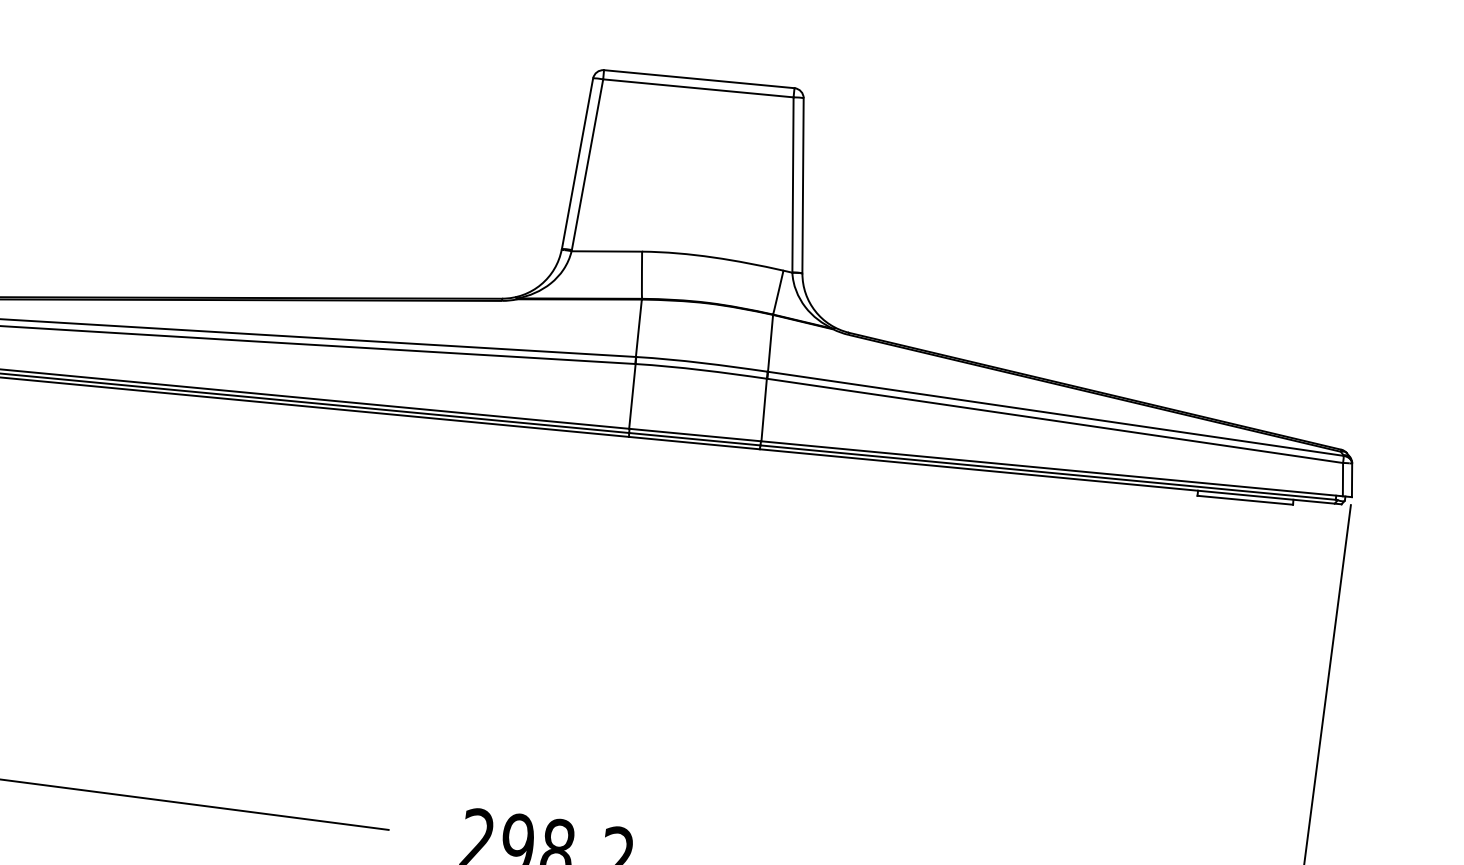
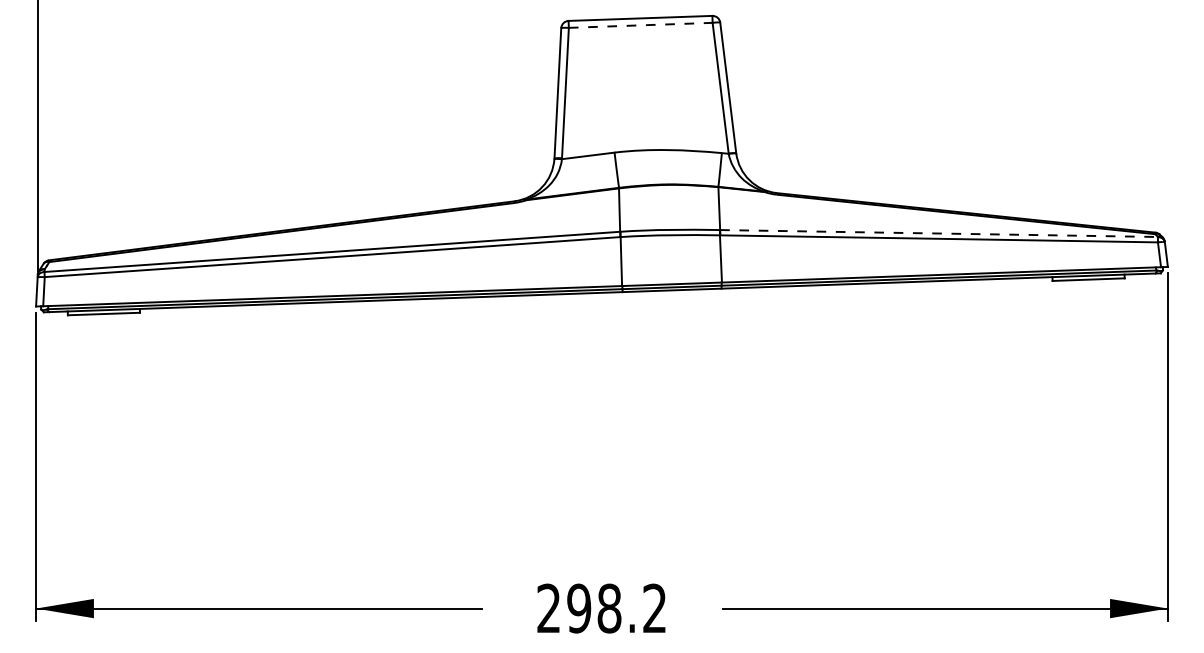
line: (698, 88) -> (640, 25), solid -> dashed
line: (1055, 413) -> (938, 233), solid -> dashed

